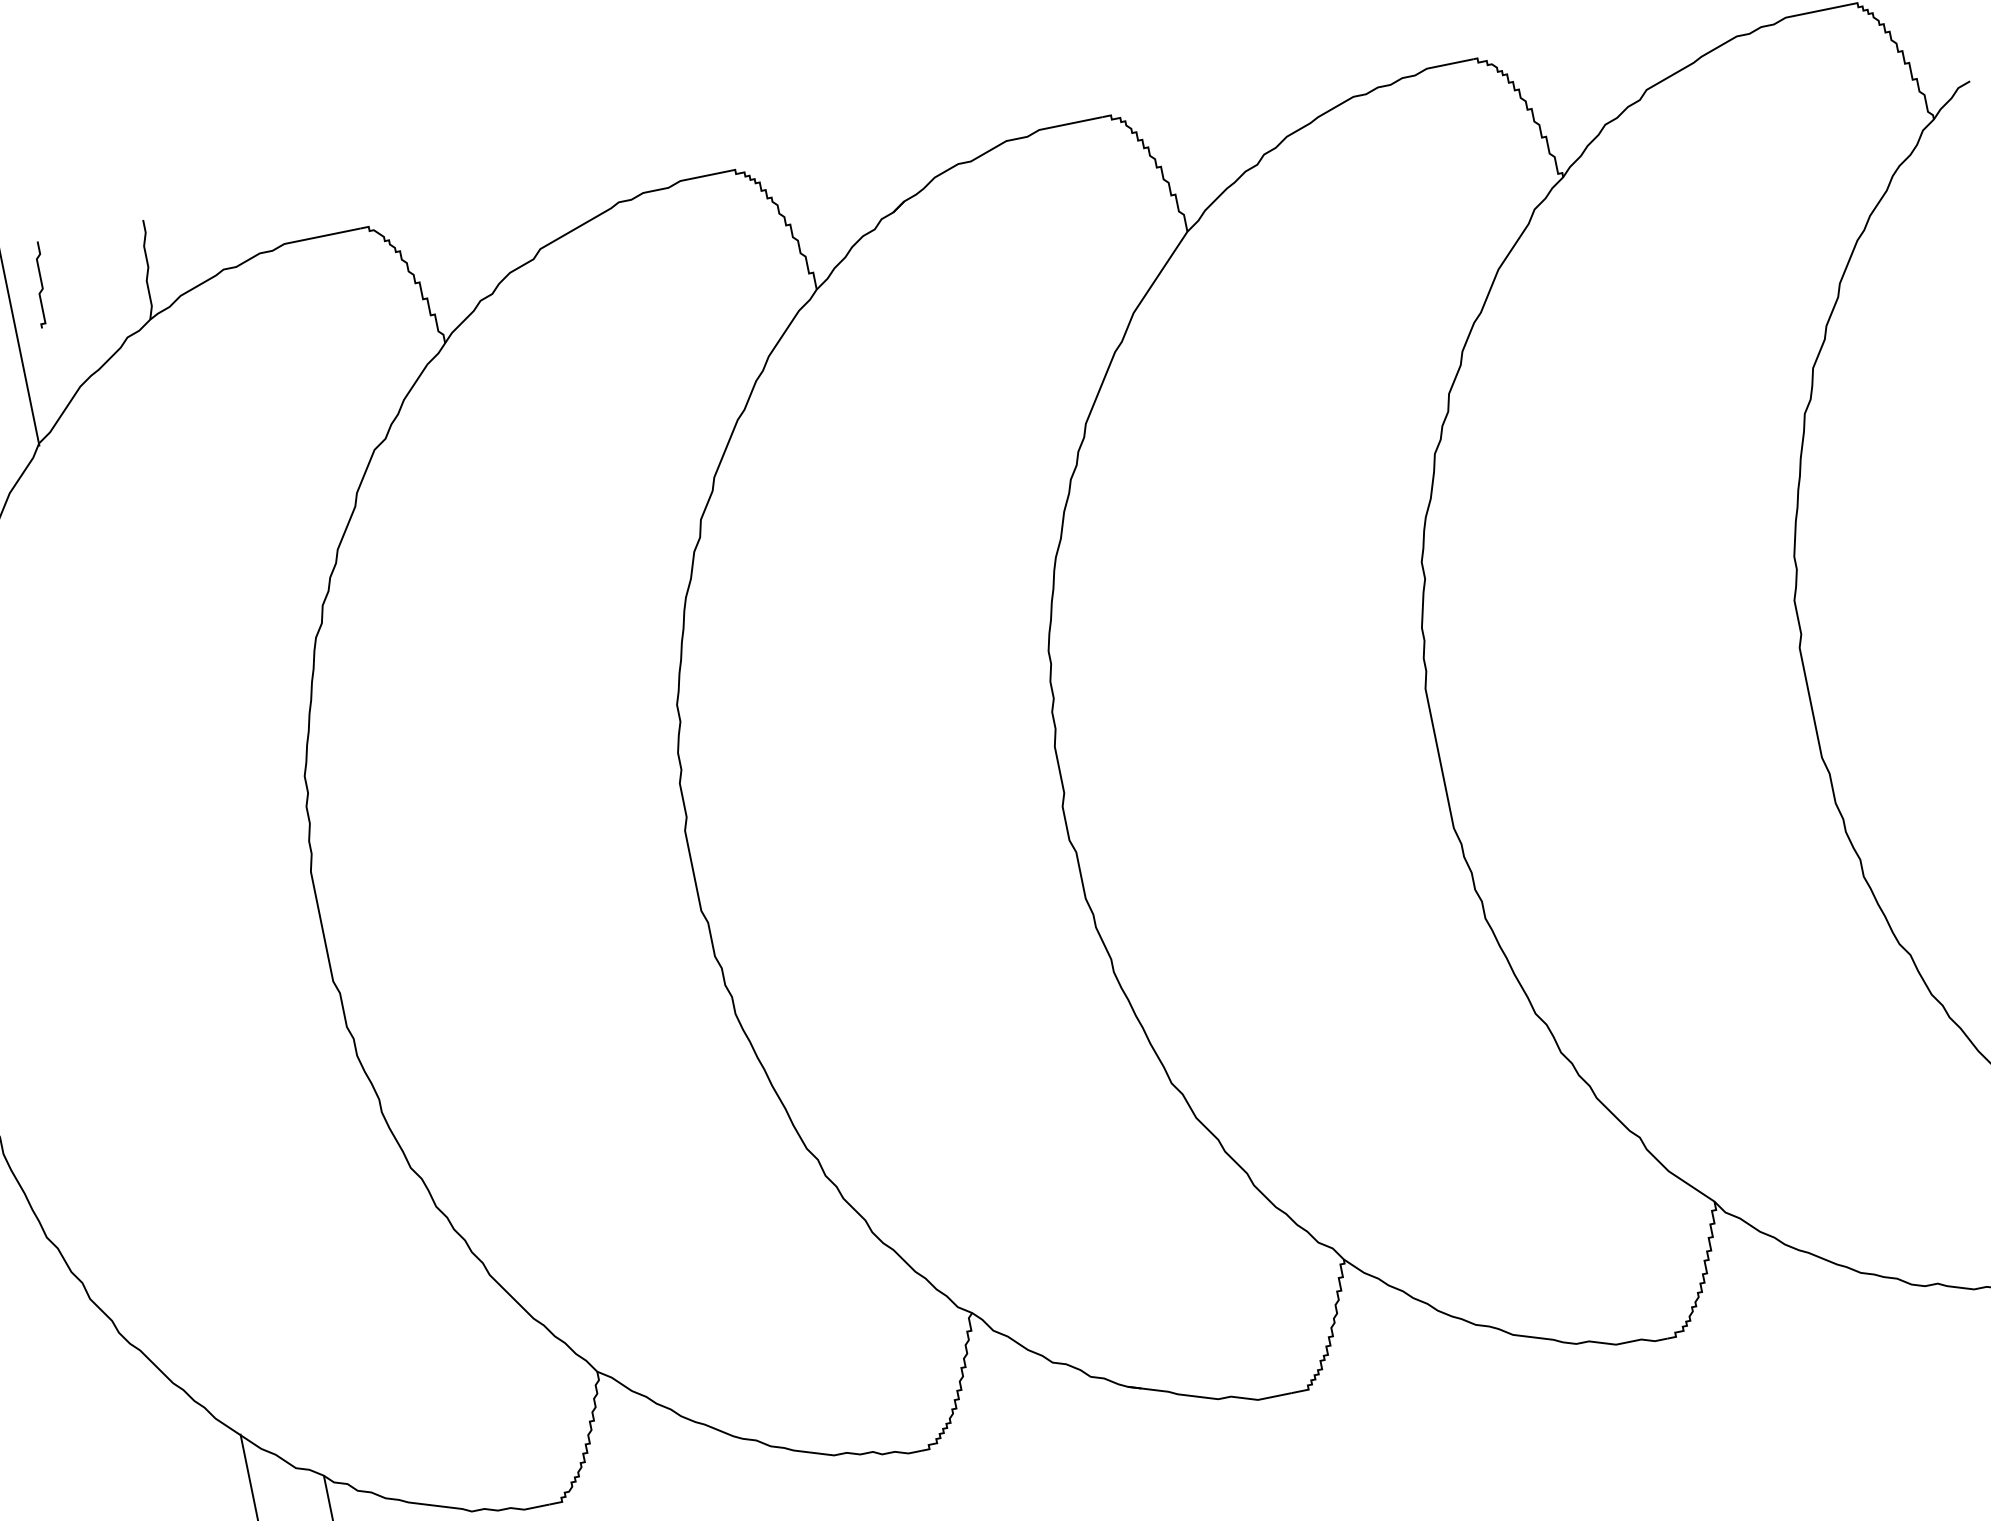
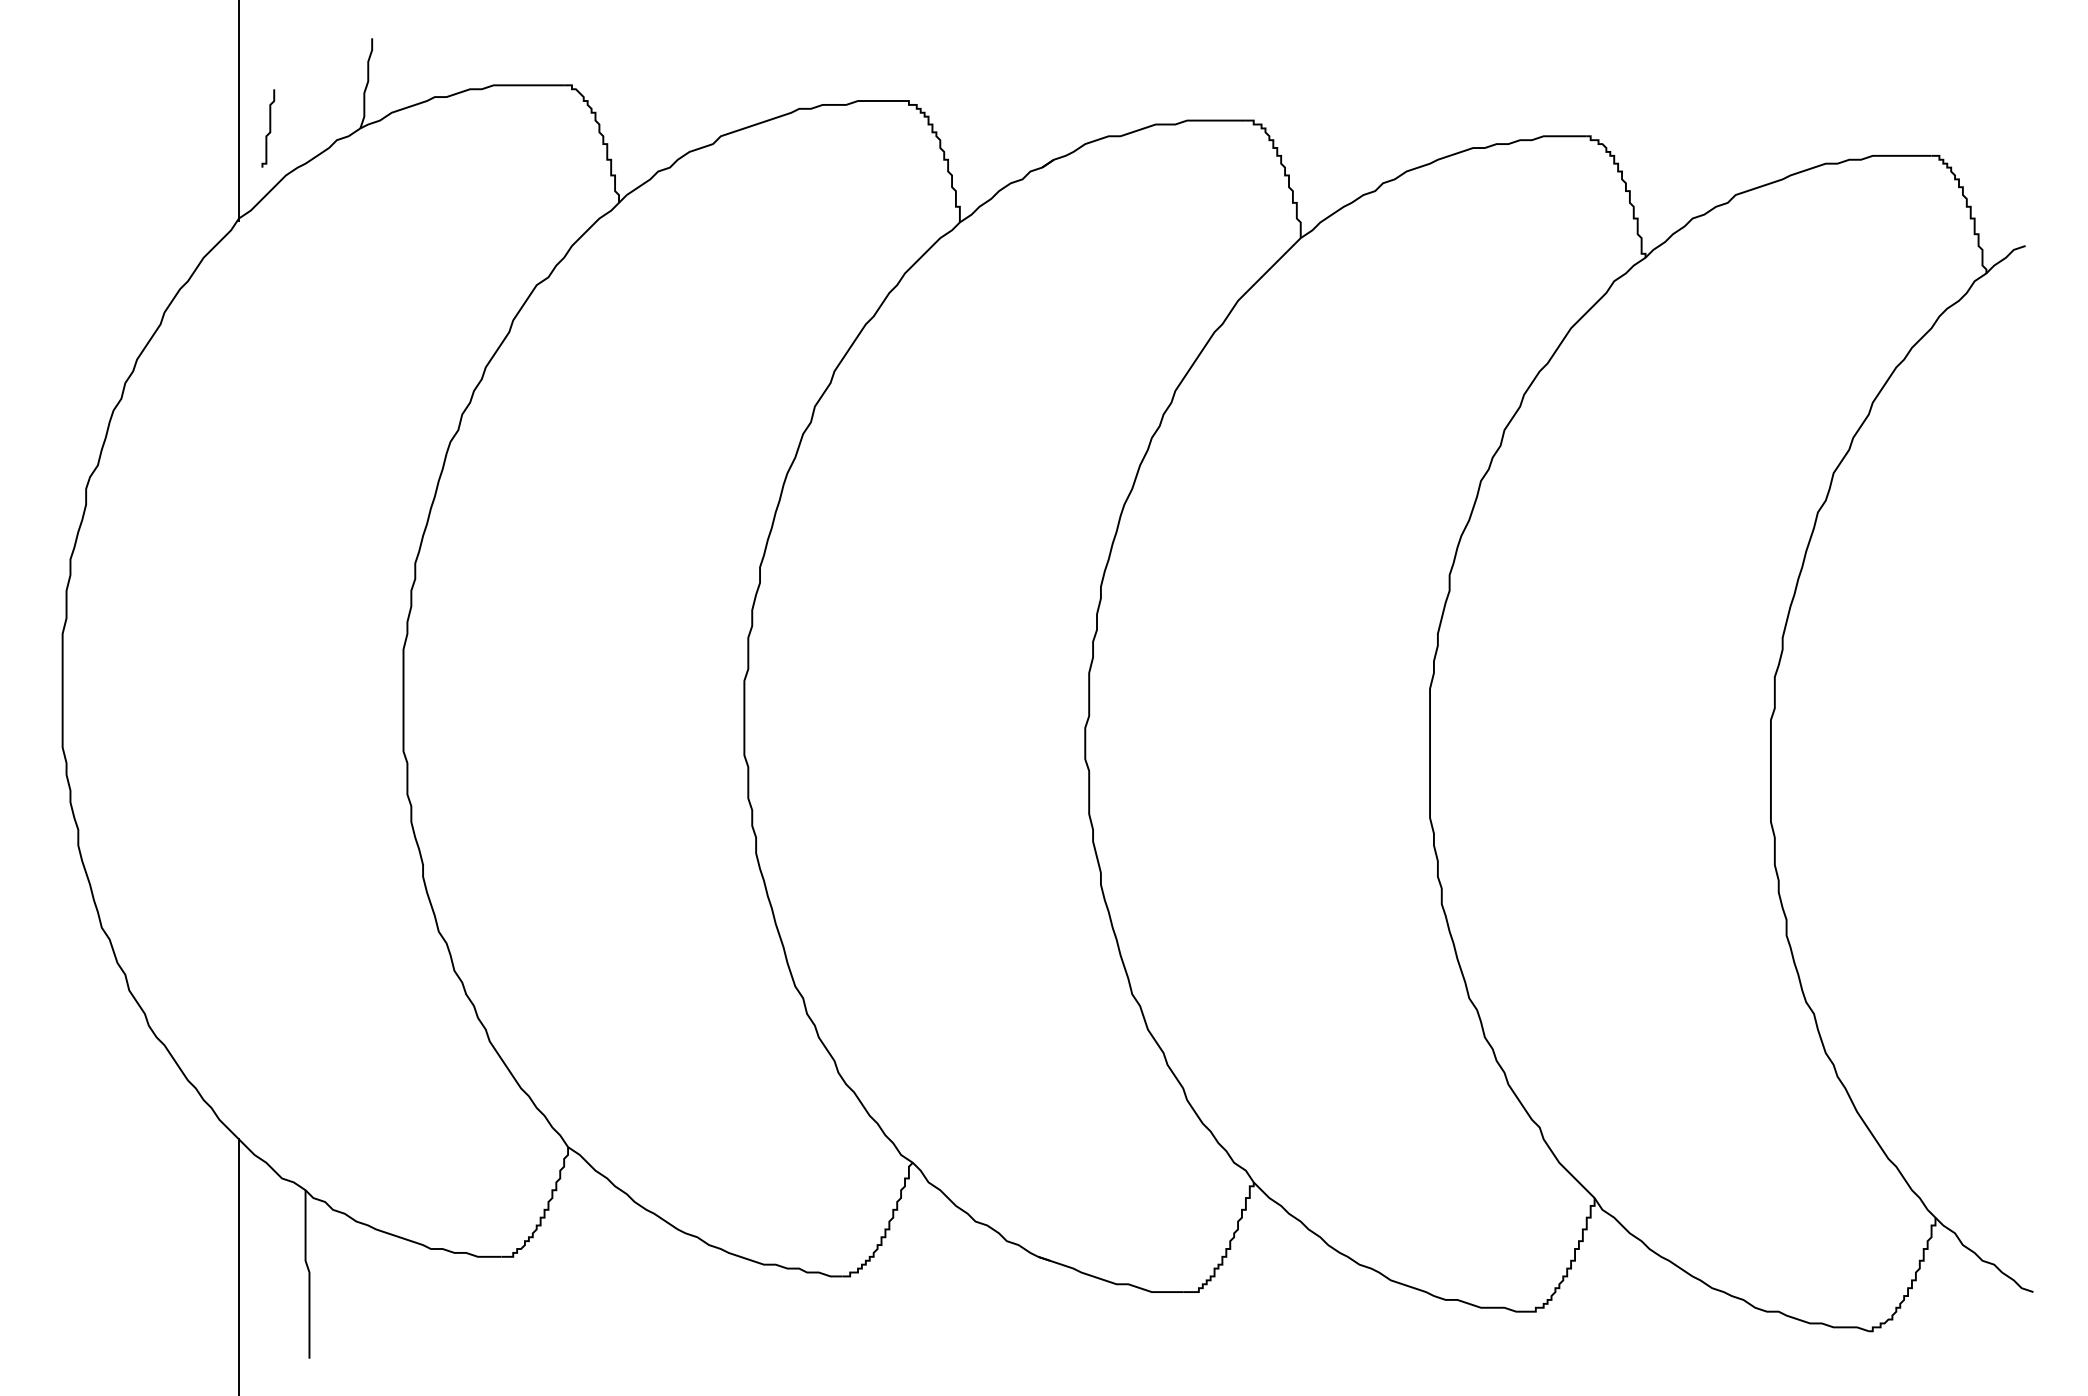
curve: (41, 284) -> (269, 128), moved

